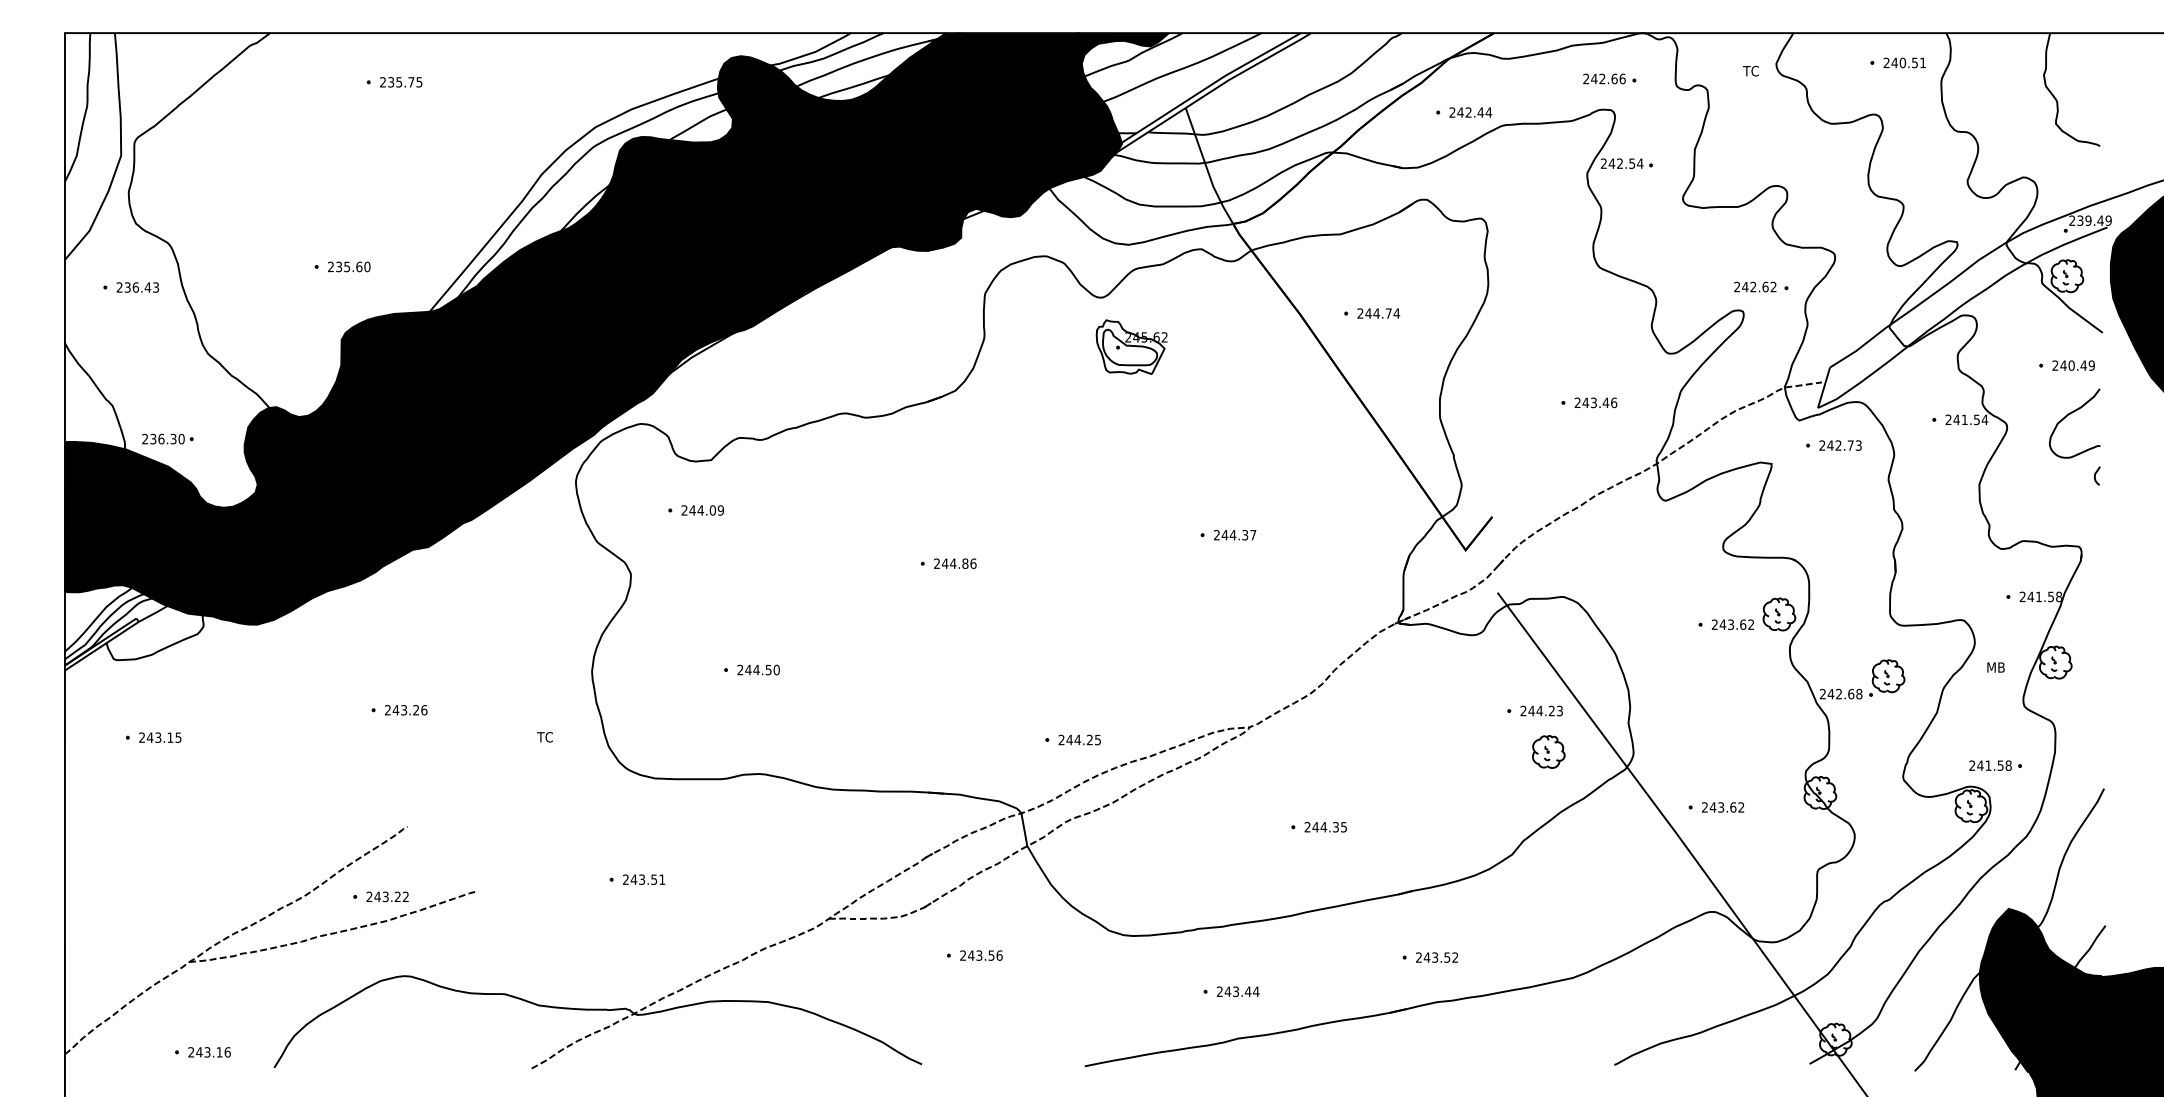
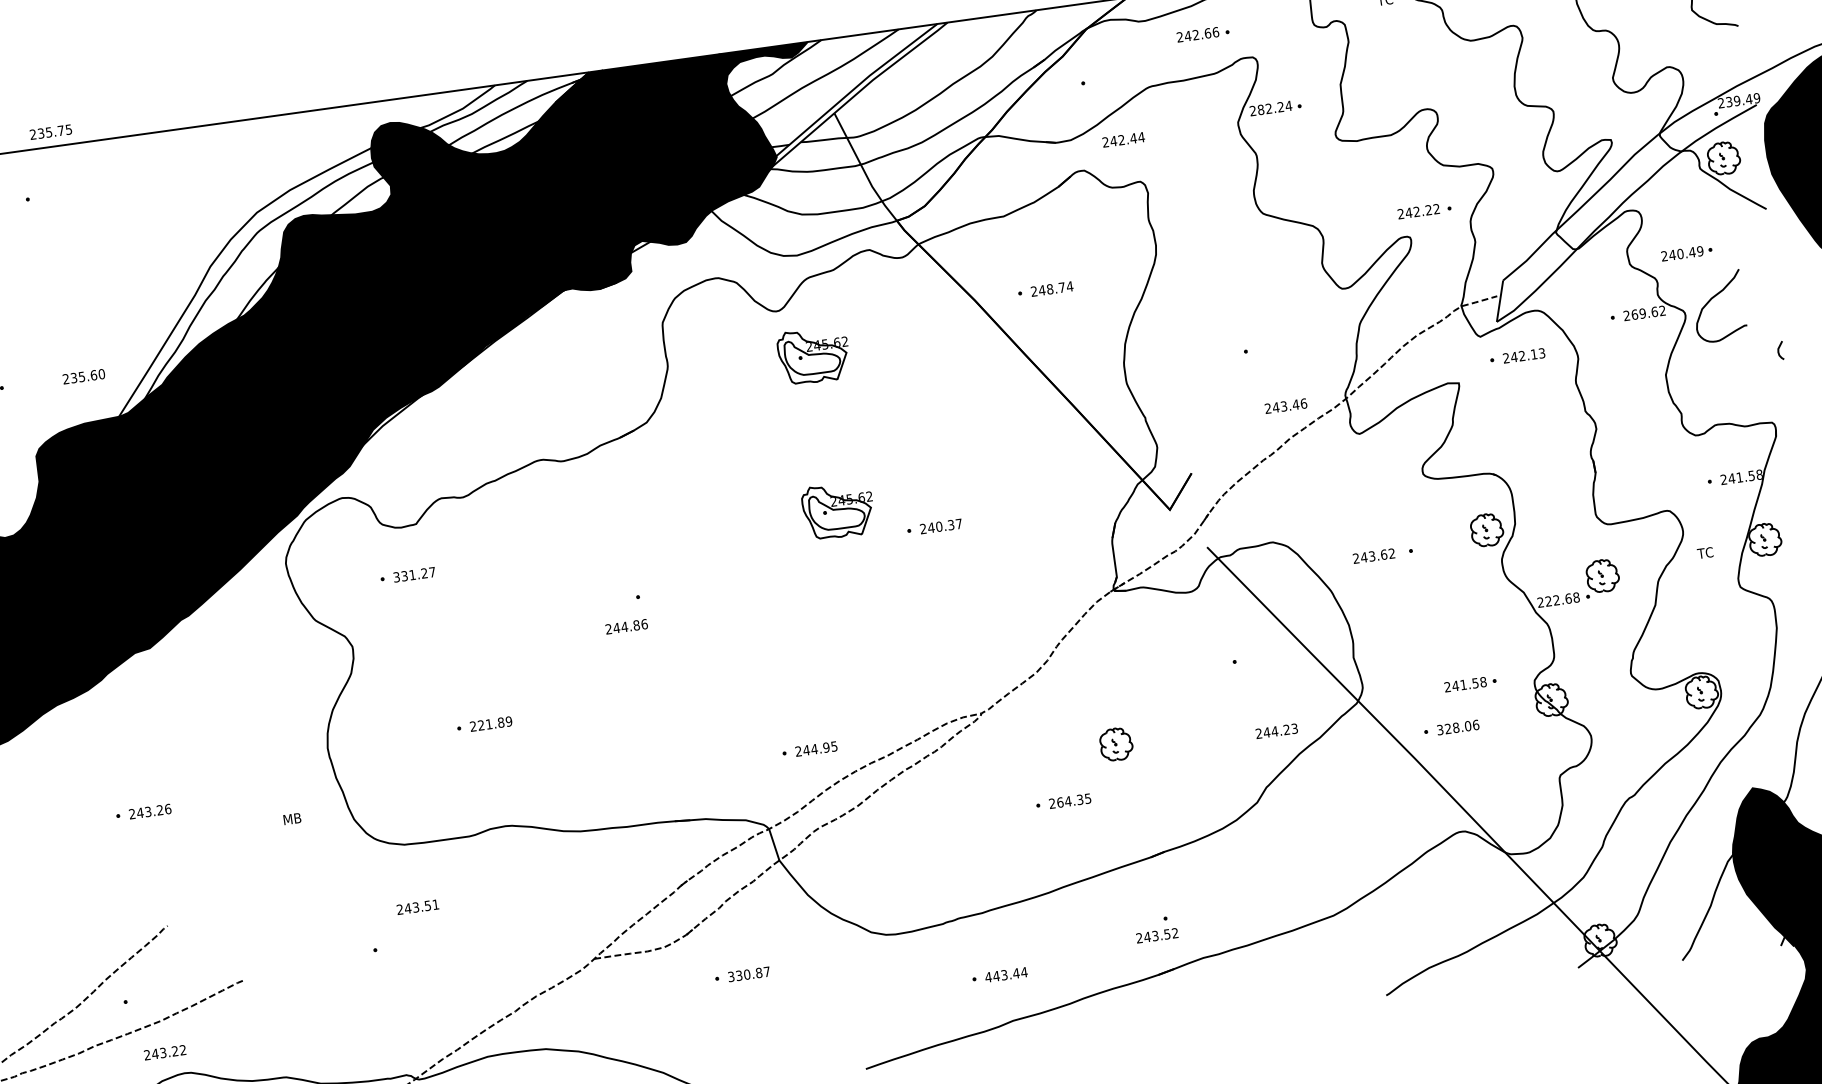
part: (1609, 78) -> (1202, 33), moved
text: (401, 82) -> (51, 132), moved
text: (1470, 112) -> (1123, 139), moved
text: (1621, 163) -> (1270, 108), 242.54 -> 282.24
text: (349, 266) -> (84, 376), moved
text: (1765, 286) -> (1428, 209), 242.62 -> 242.22
text: (1376, 313) -> (1049, 289), 244.74 -> 248.74
text: (2073, 365) -> (1682, 253), moved
text: (1595, 402) -> (1285, 405), moved
curve: (2070, 414) -> (1713, 298), moved
text: (1970, 419) -> (1648, 312), 241.54 -> 269.62
text: (1850, 445) -> (1533, 354), 242.73 -> 242.13
part: (1134, 504) -> (838, 510), added
text: (702, 510) -> (414, 574), 244.09 -> 331.27
text: (1232, 535) -> (938, 527), 244.37 -> 240.37
text: (955, 563) -> (626, 626), moved
text: (1732, 624) -> (1373, 555), moved
text: (1995, 667) -> (1706, 552), MB -> TC
text: (762, 669) -> (494, 722), 244.50 -> 221.89
text: (1830, 693) -> (1548, 600), 242.68 -> 222.68
text: (1541, 710) -> (1276, 730), moved
text: (546, 737) -> (291, 819), TC -> MB
text: (1089, 739) -> (825, 747), 244.25 -> 244.95
part: (1548, 751) -> (1116, 743), moved
part: (1995, 765) -> (1470, 683), moved
text: (1723, 807) -> (1458, 727), 243.62 -> 328.06
text: (1315, 827) -> (1060, 802), 244.35 -> 264.35
text: (644, 879) -> (418, 906), moved
text: (387, 896) -> (164, 1052), moved
text: (981, 955) -> (749, 974), 243.56 -> 330.87
text: (1437, 957) -> (1157, 935), moved
text: (1219, 991) -> (988, 977), 243.44 -> 443.44

